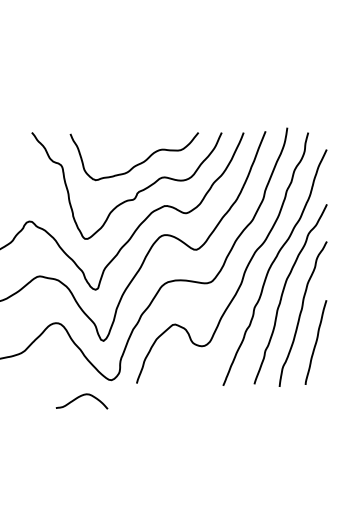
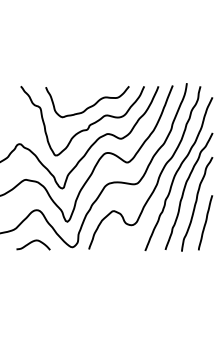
curve: (82, 397) -> (33, 242), moved

